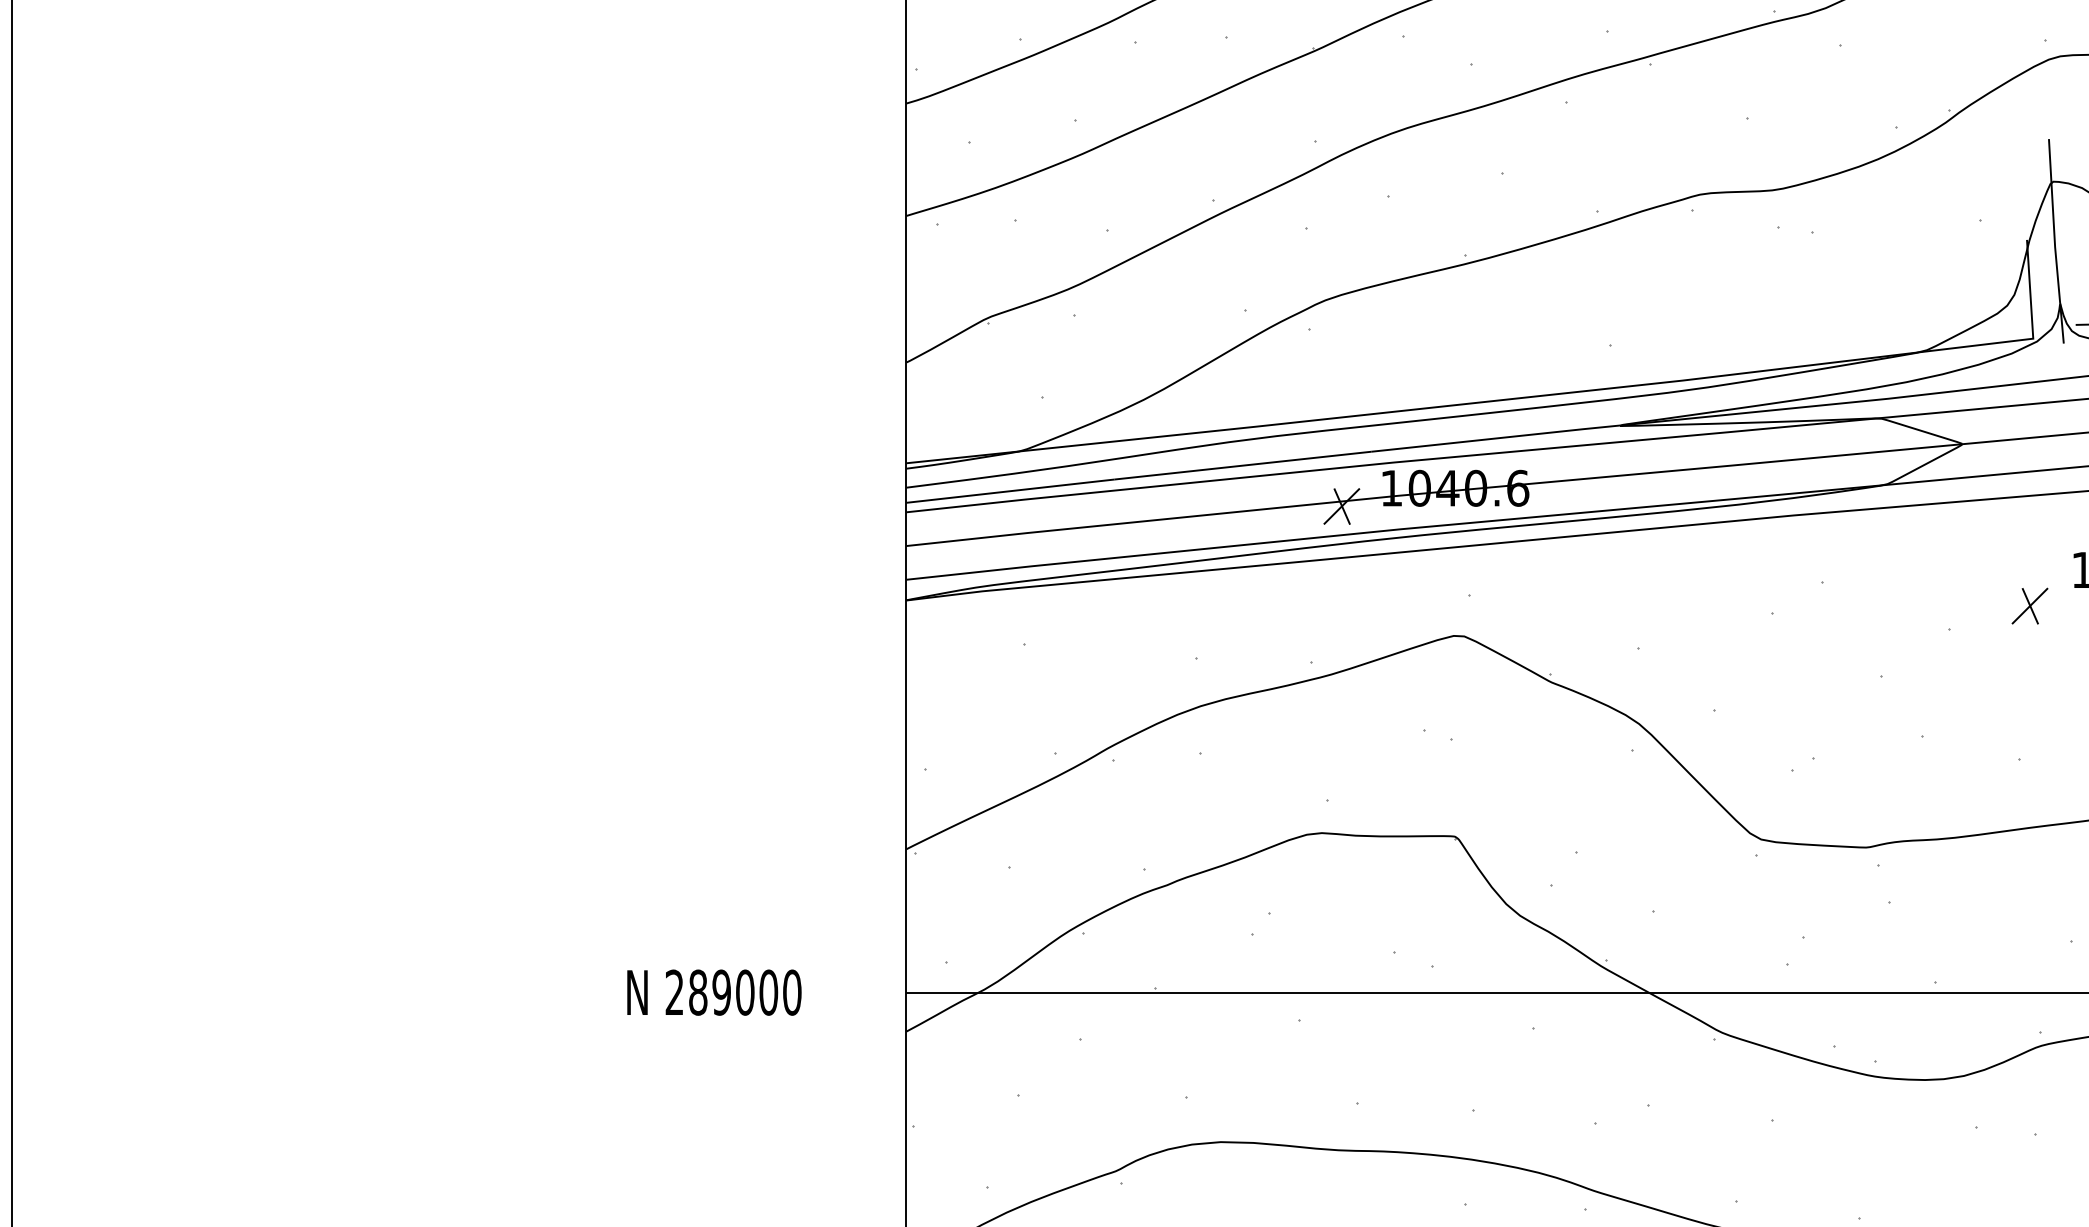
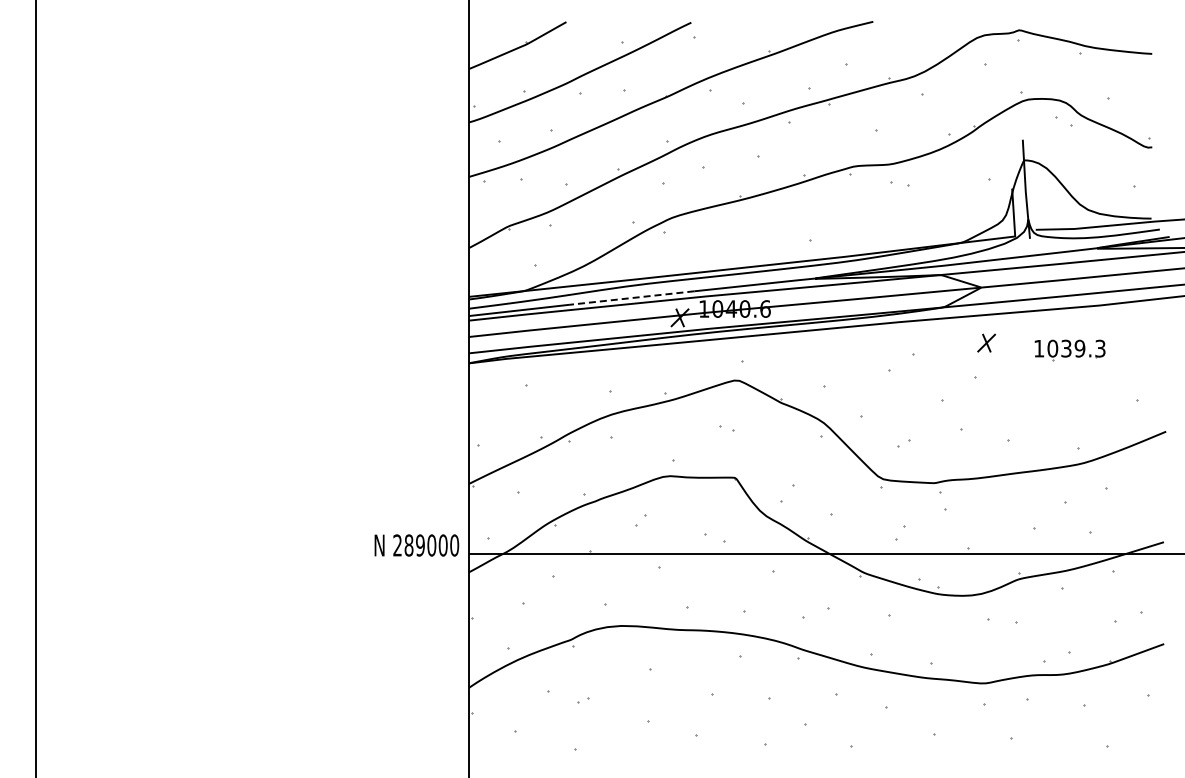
line: (1243, 466) -> (632, 298), solid -> dashed
part: (2029, 604) -> (986, 342), moved
text: (713, 992) -> (416, 545), moved

